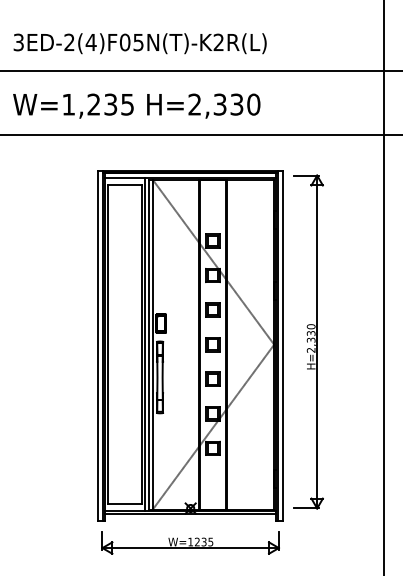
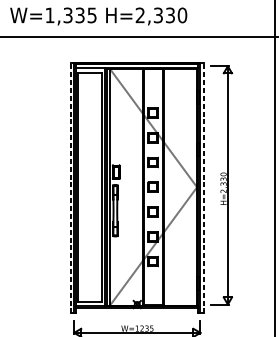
text: (93, 104) -> (67, 15), W=1,235 -> W=1,335
line: (98, 346) -> (71, 188), solid -> dashed
line: (283, 346) -> (203, 188), solid -> dashed

